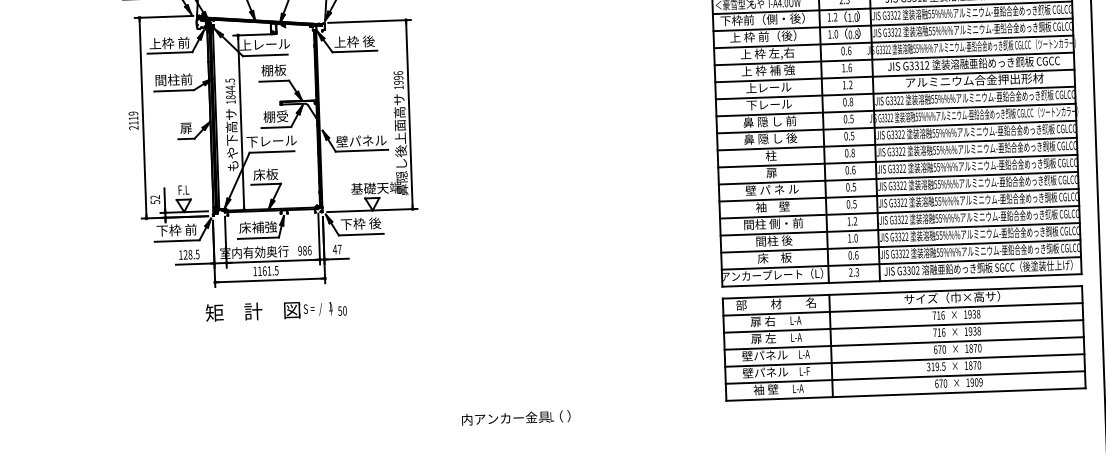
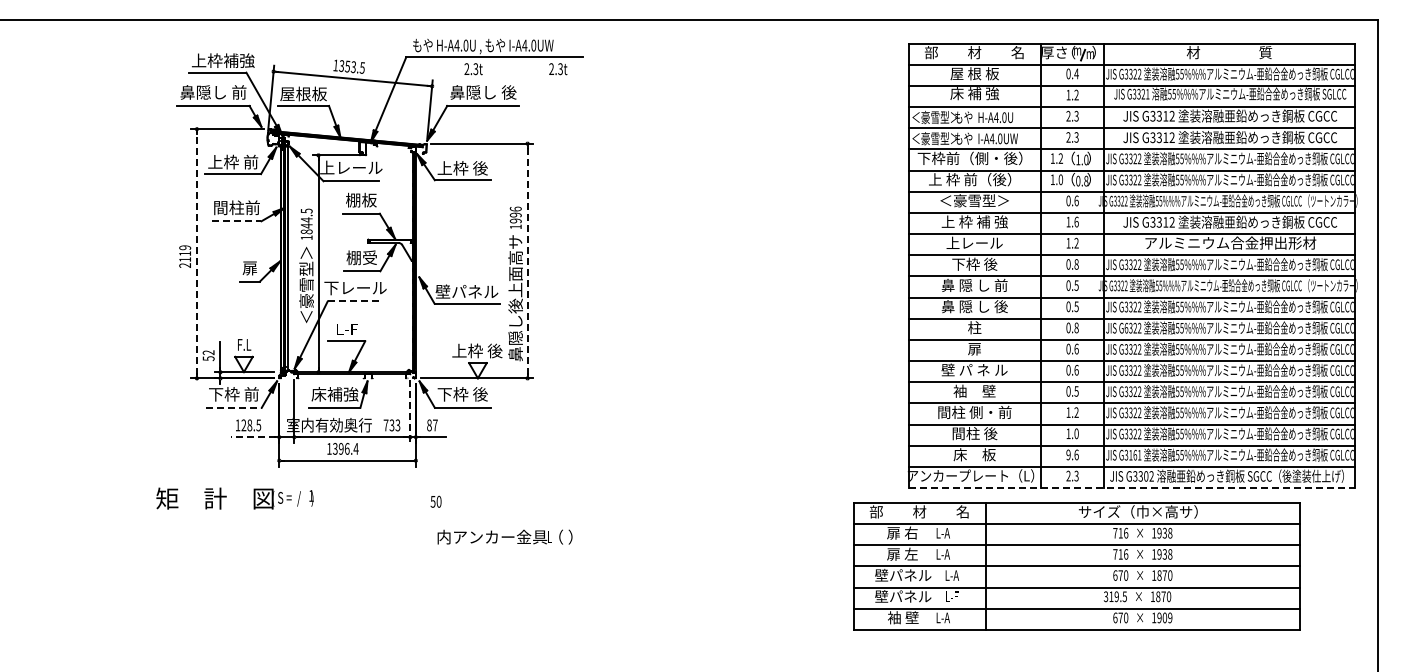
text: (767, 54) -> (974, 201), 上 枠 左,右 -> ＜豪雪型＞
line: (173, 91) -> (236, 221), solid -> dashed
text: (769, 104) -> (974, 263), 下レール -> 下枠 後
line: (409, 114) -> (527, 260), solid -> dashed
line: (142, 117) -> (196, 253), solid -> dashed
text: (232, 139) -> (306, 284), もや下高サ -> ＜豪雪型＞
line: (271, 152) -> (355, 301), solid -> dashed
text: (893, 152) -> (1126, 328), G3322 -> G6322
text: (265, 174) -> (346, 329), 床板 -> L-F
text: (854, 186) -> (1076, 369), 0.5 -> 0.6
text: (376, 187) -> (483, 350), 基礎天端 -> 上枠 後
line: (319, 239) -> (410, 411), solid -> dashed
line: (176, 240) -> (233, 407), solid -> dashed
text: (335, 249) -> (429, 425), 47 -> 87
text: (304, 250) -> (391, 425), 986 -> 733
text: (904, 253) -> (1135, 454), G3322 -> G3161
text: (850, 255) -> (1068, 454), 0.6 -> 9.6
line: (193, 264) -> (253, 437), solid -> dashed
text: (268, 270) -> (345, 448), 1161.5 -> 1396.4
line: (902, 280) -> (1132, 488), solid -> dashed
text: (268, 310) -> (234, 498), moved
part: (904, 343) -> (1076, 566), moved
text: (515, 417) -> (504, 536), moved

